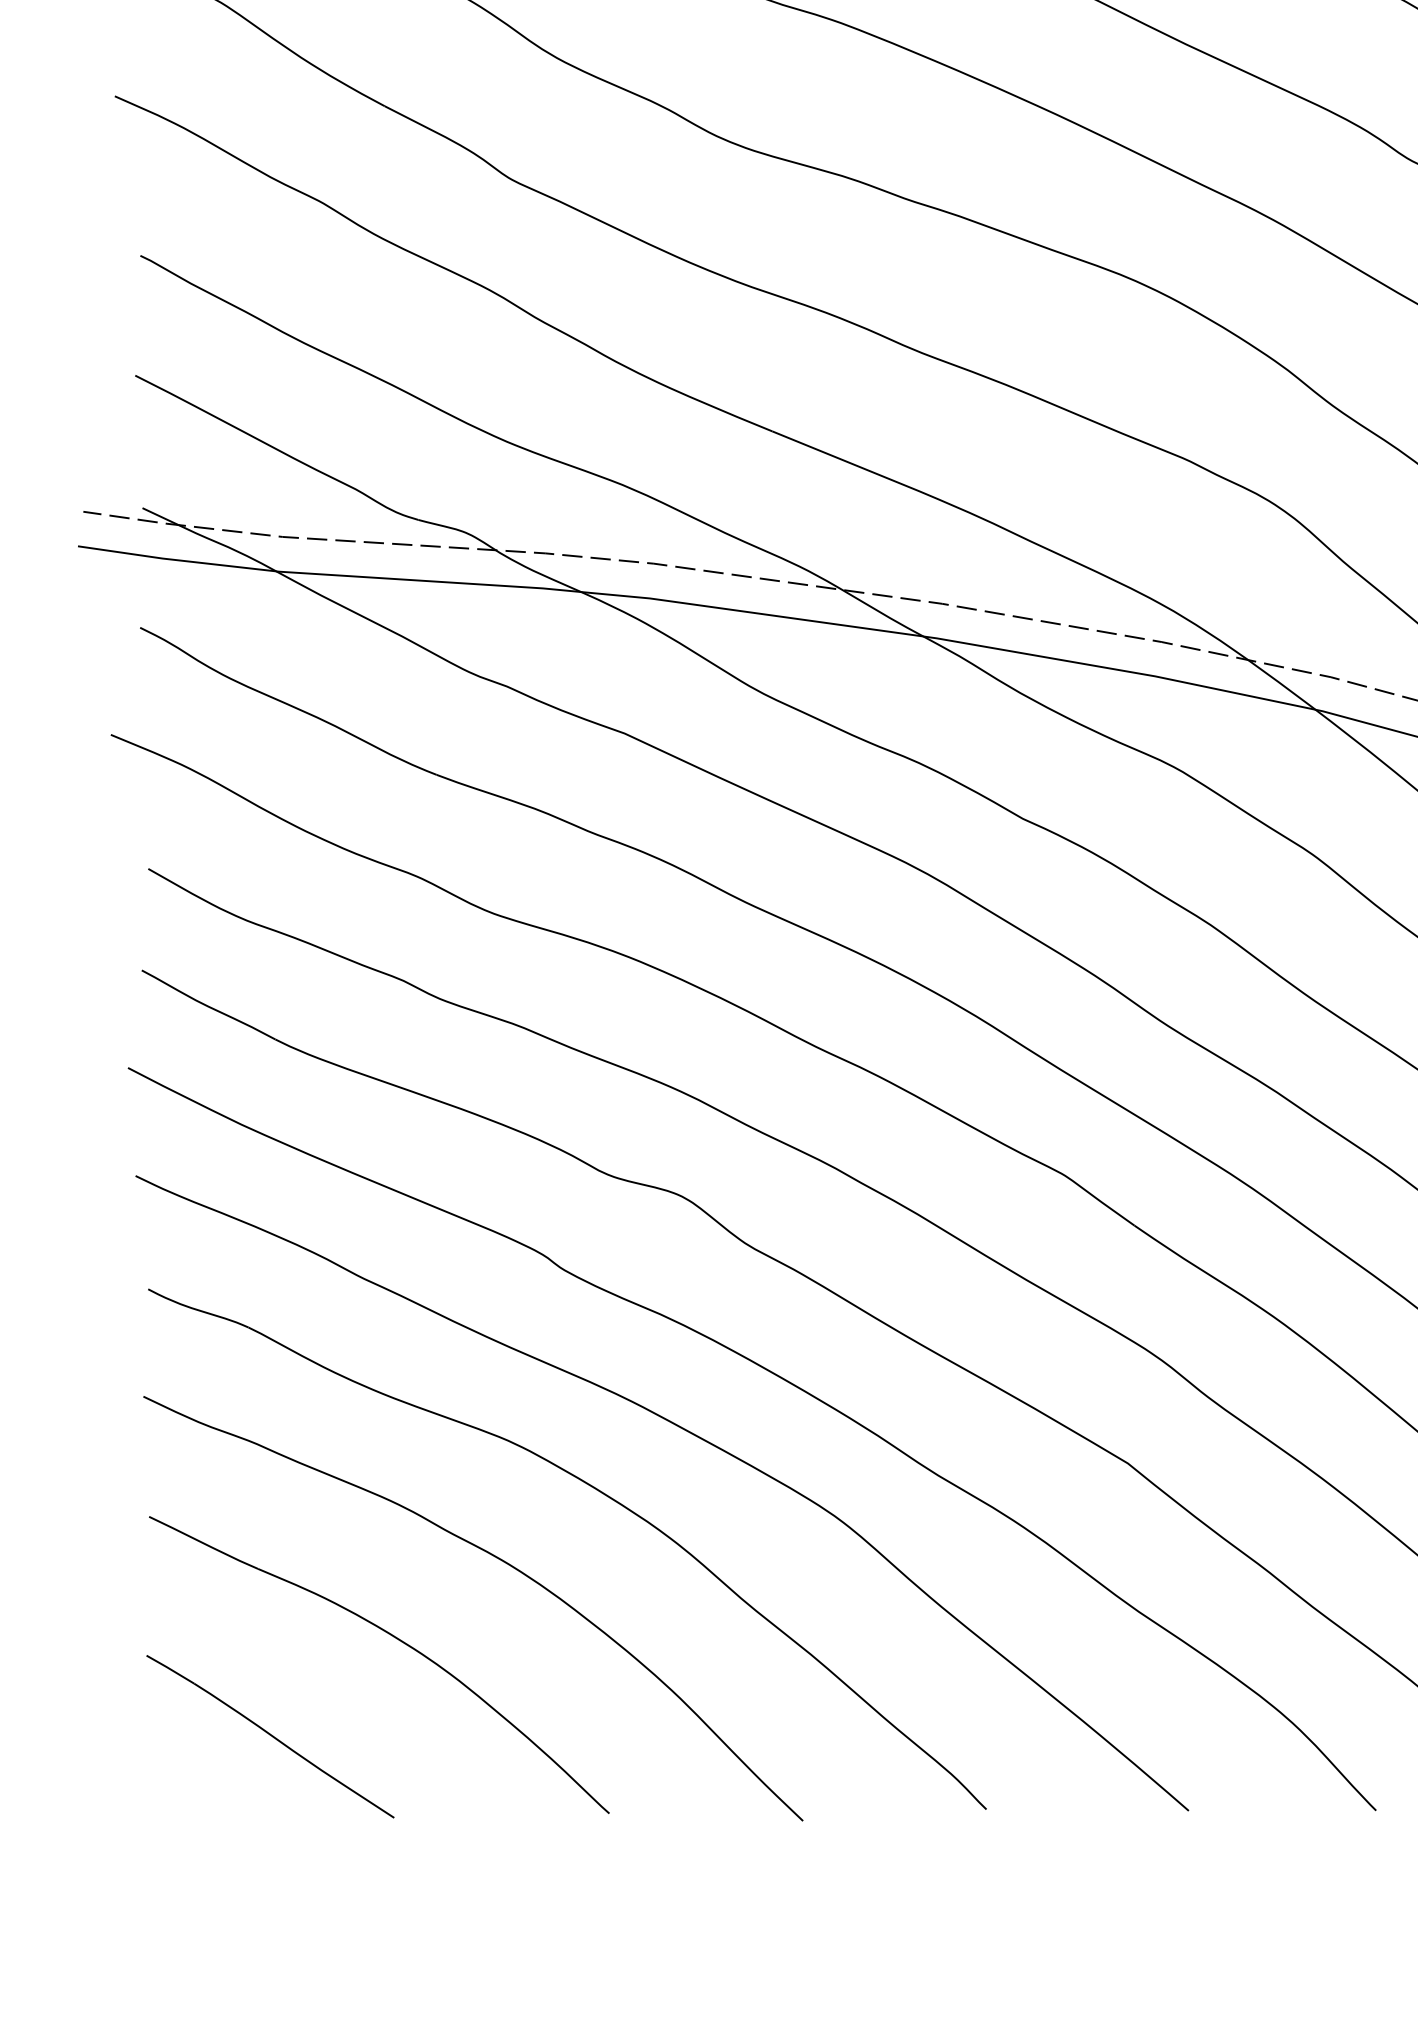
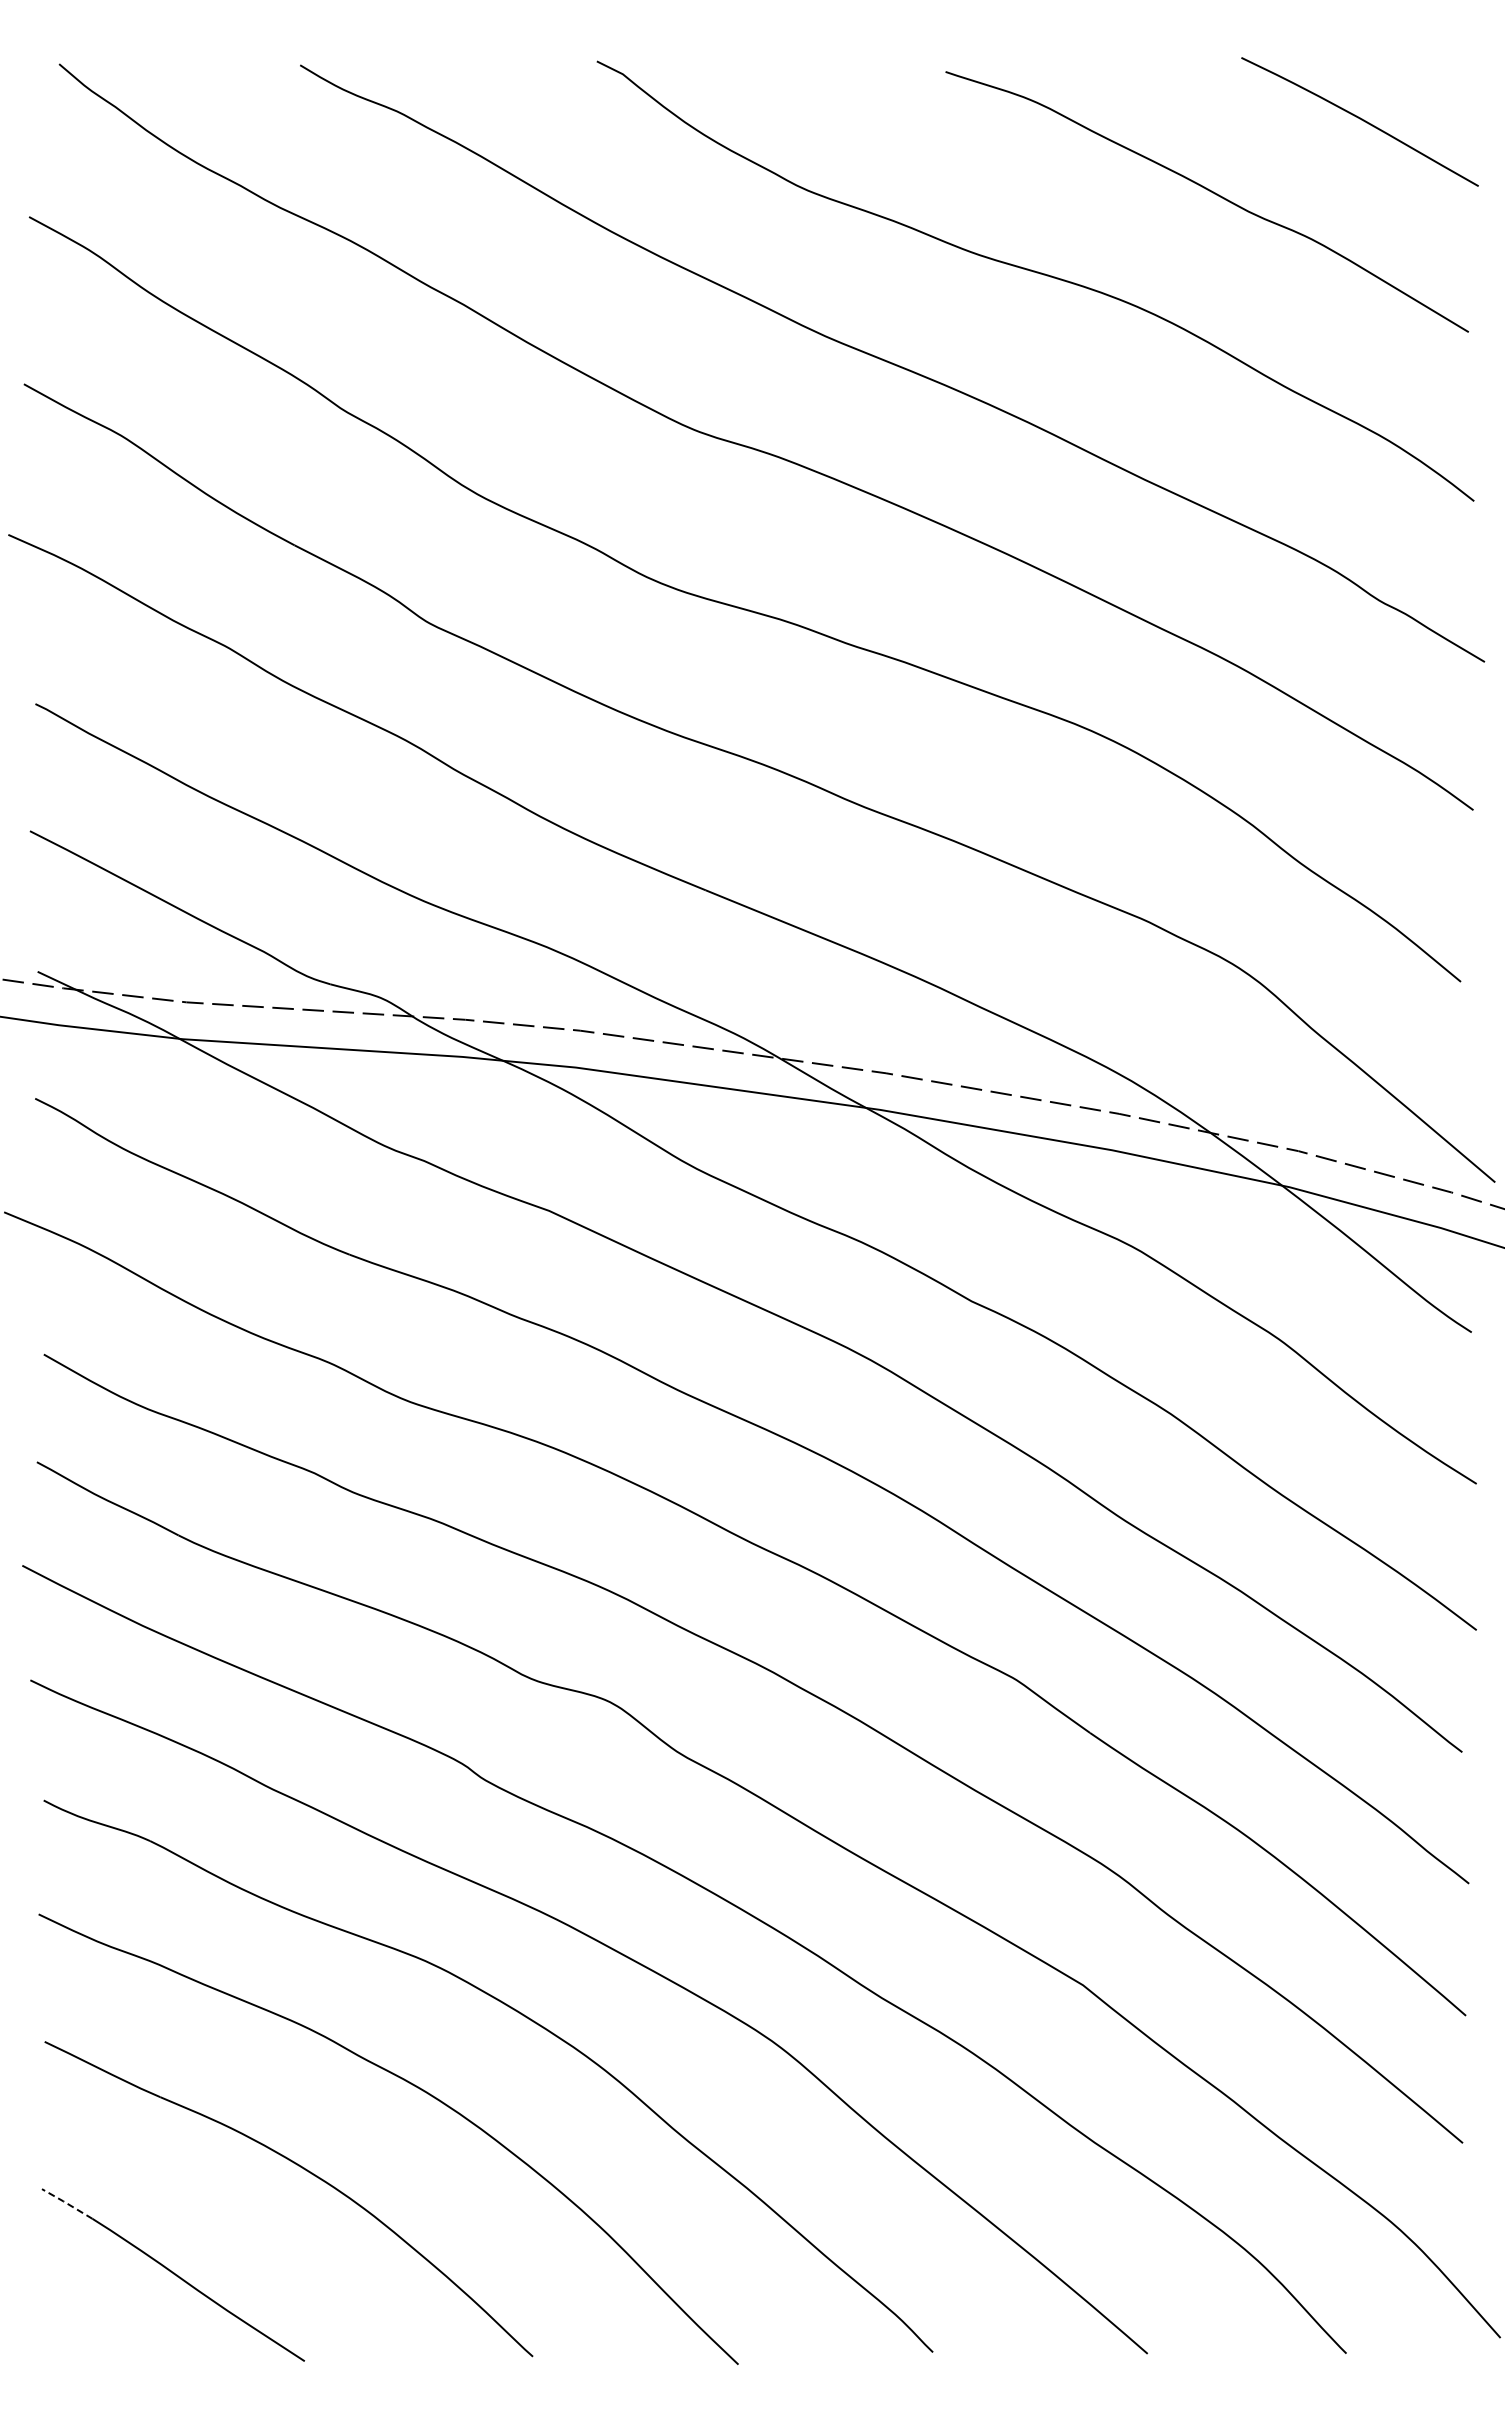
line: (169, 1669) -> (66, 2203), solid -> dashed

